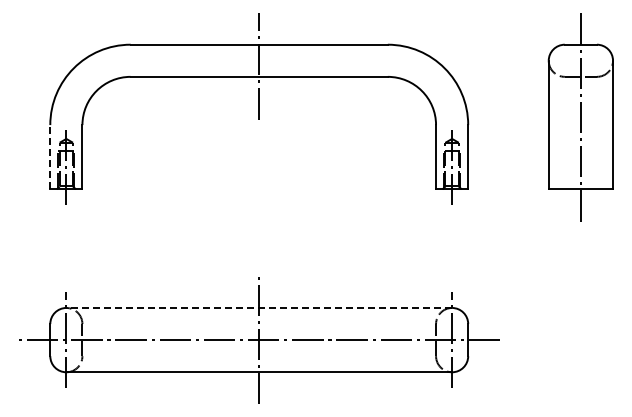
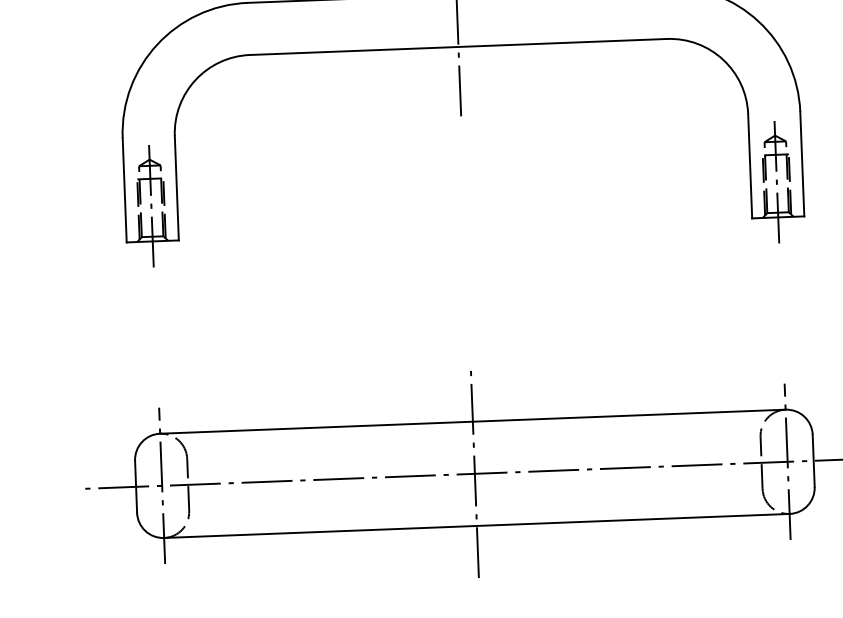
line: (50, 156) -> (124, 189), dashed -> solid
line: (259, 307) -> (473, 420), dashed -> solid

